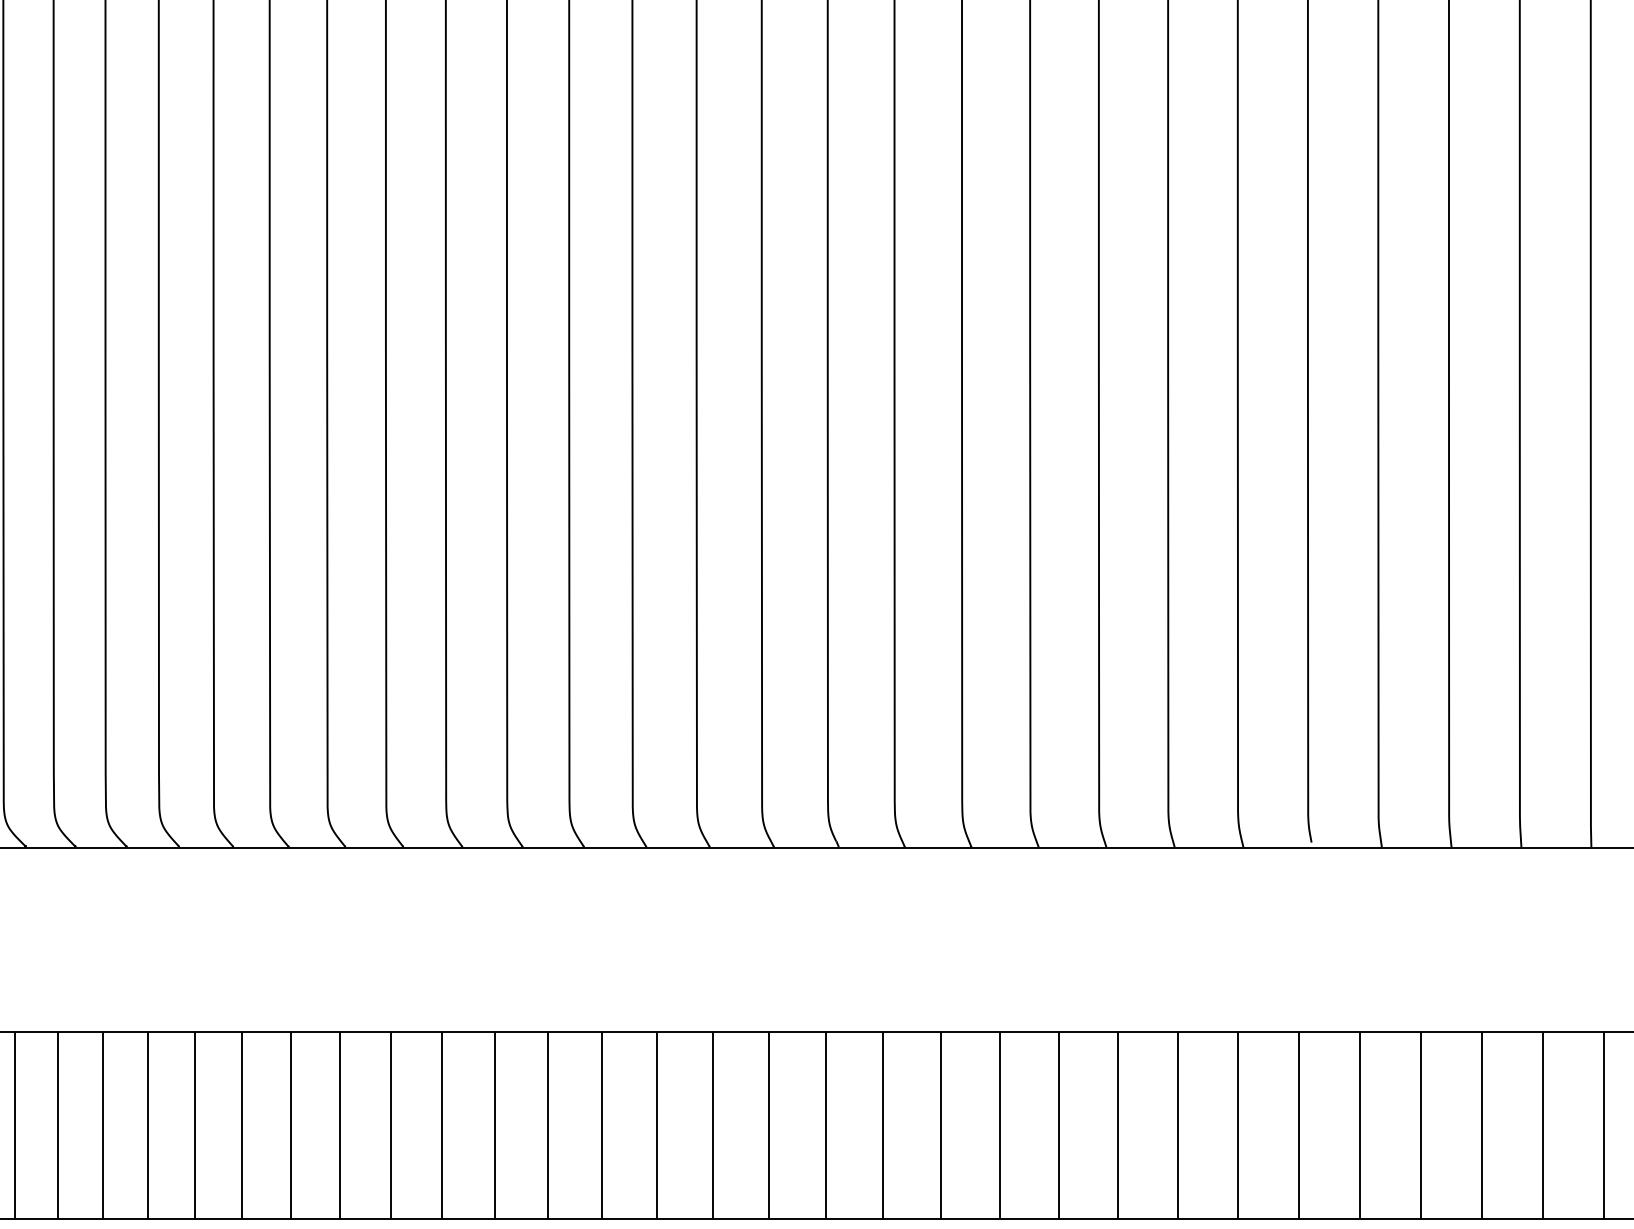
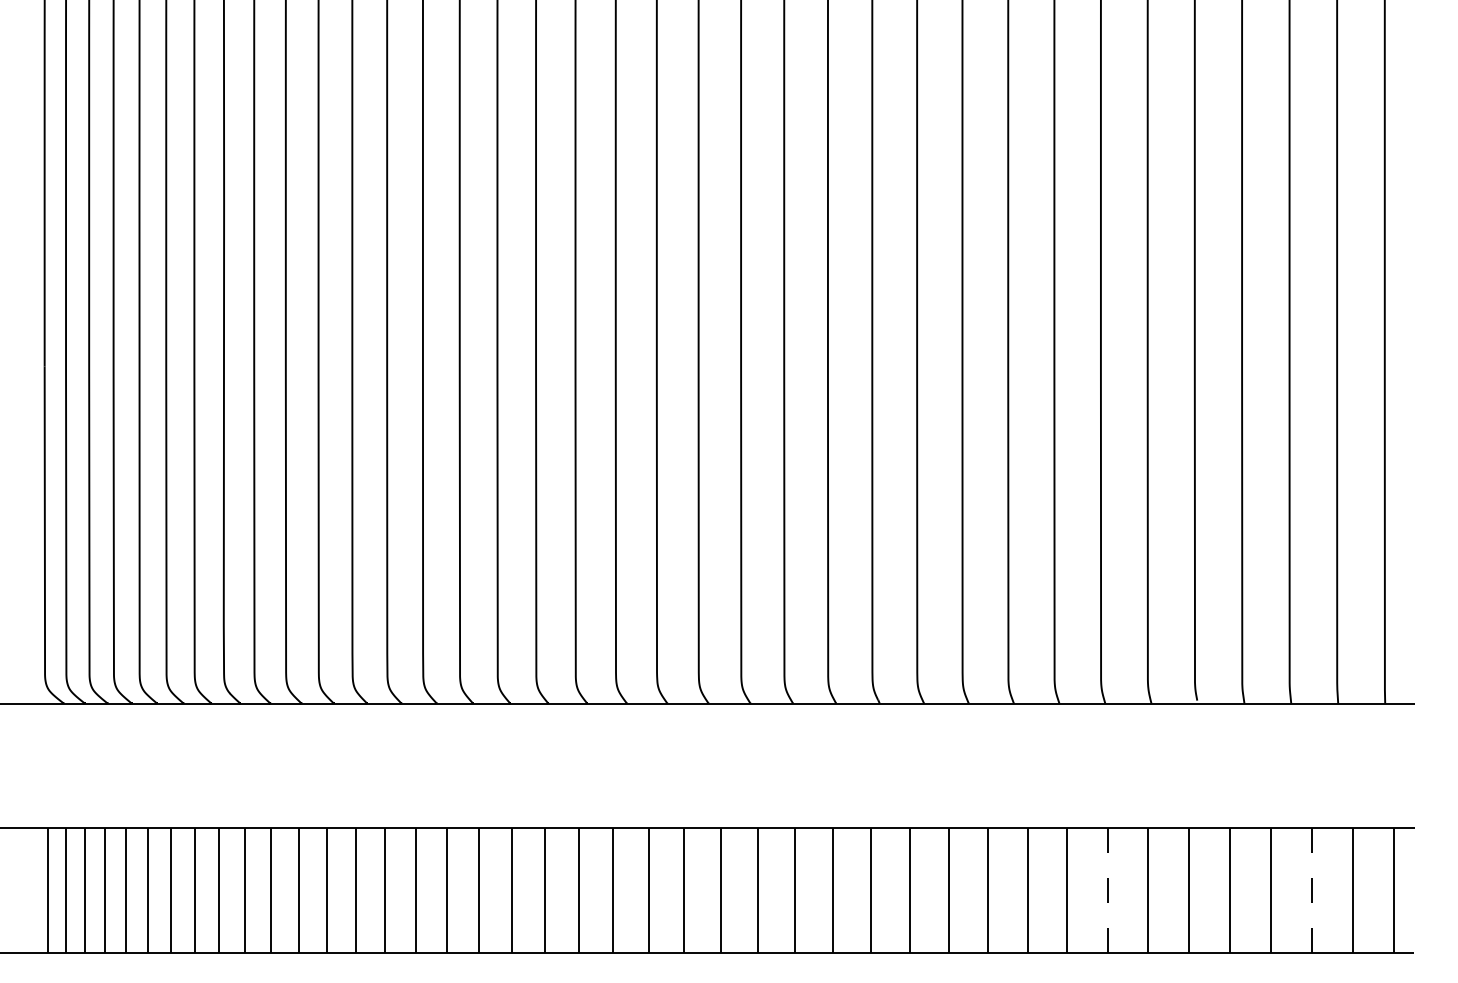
line: (1177, 1125) -> (1107, 890), solid -> dashed
line: (1481, 1125) -> (1311, 890), solid -> dashed

